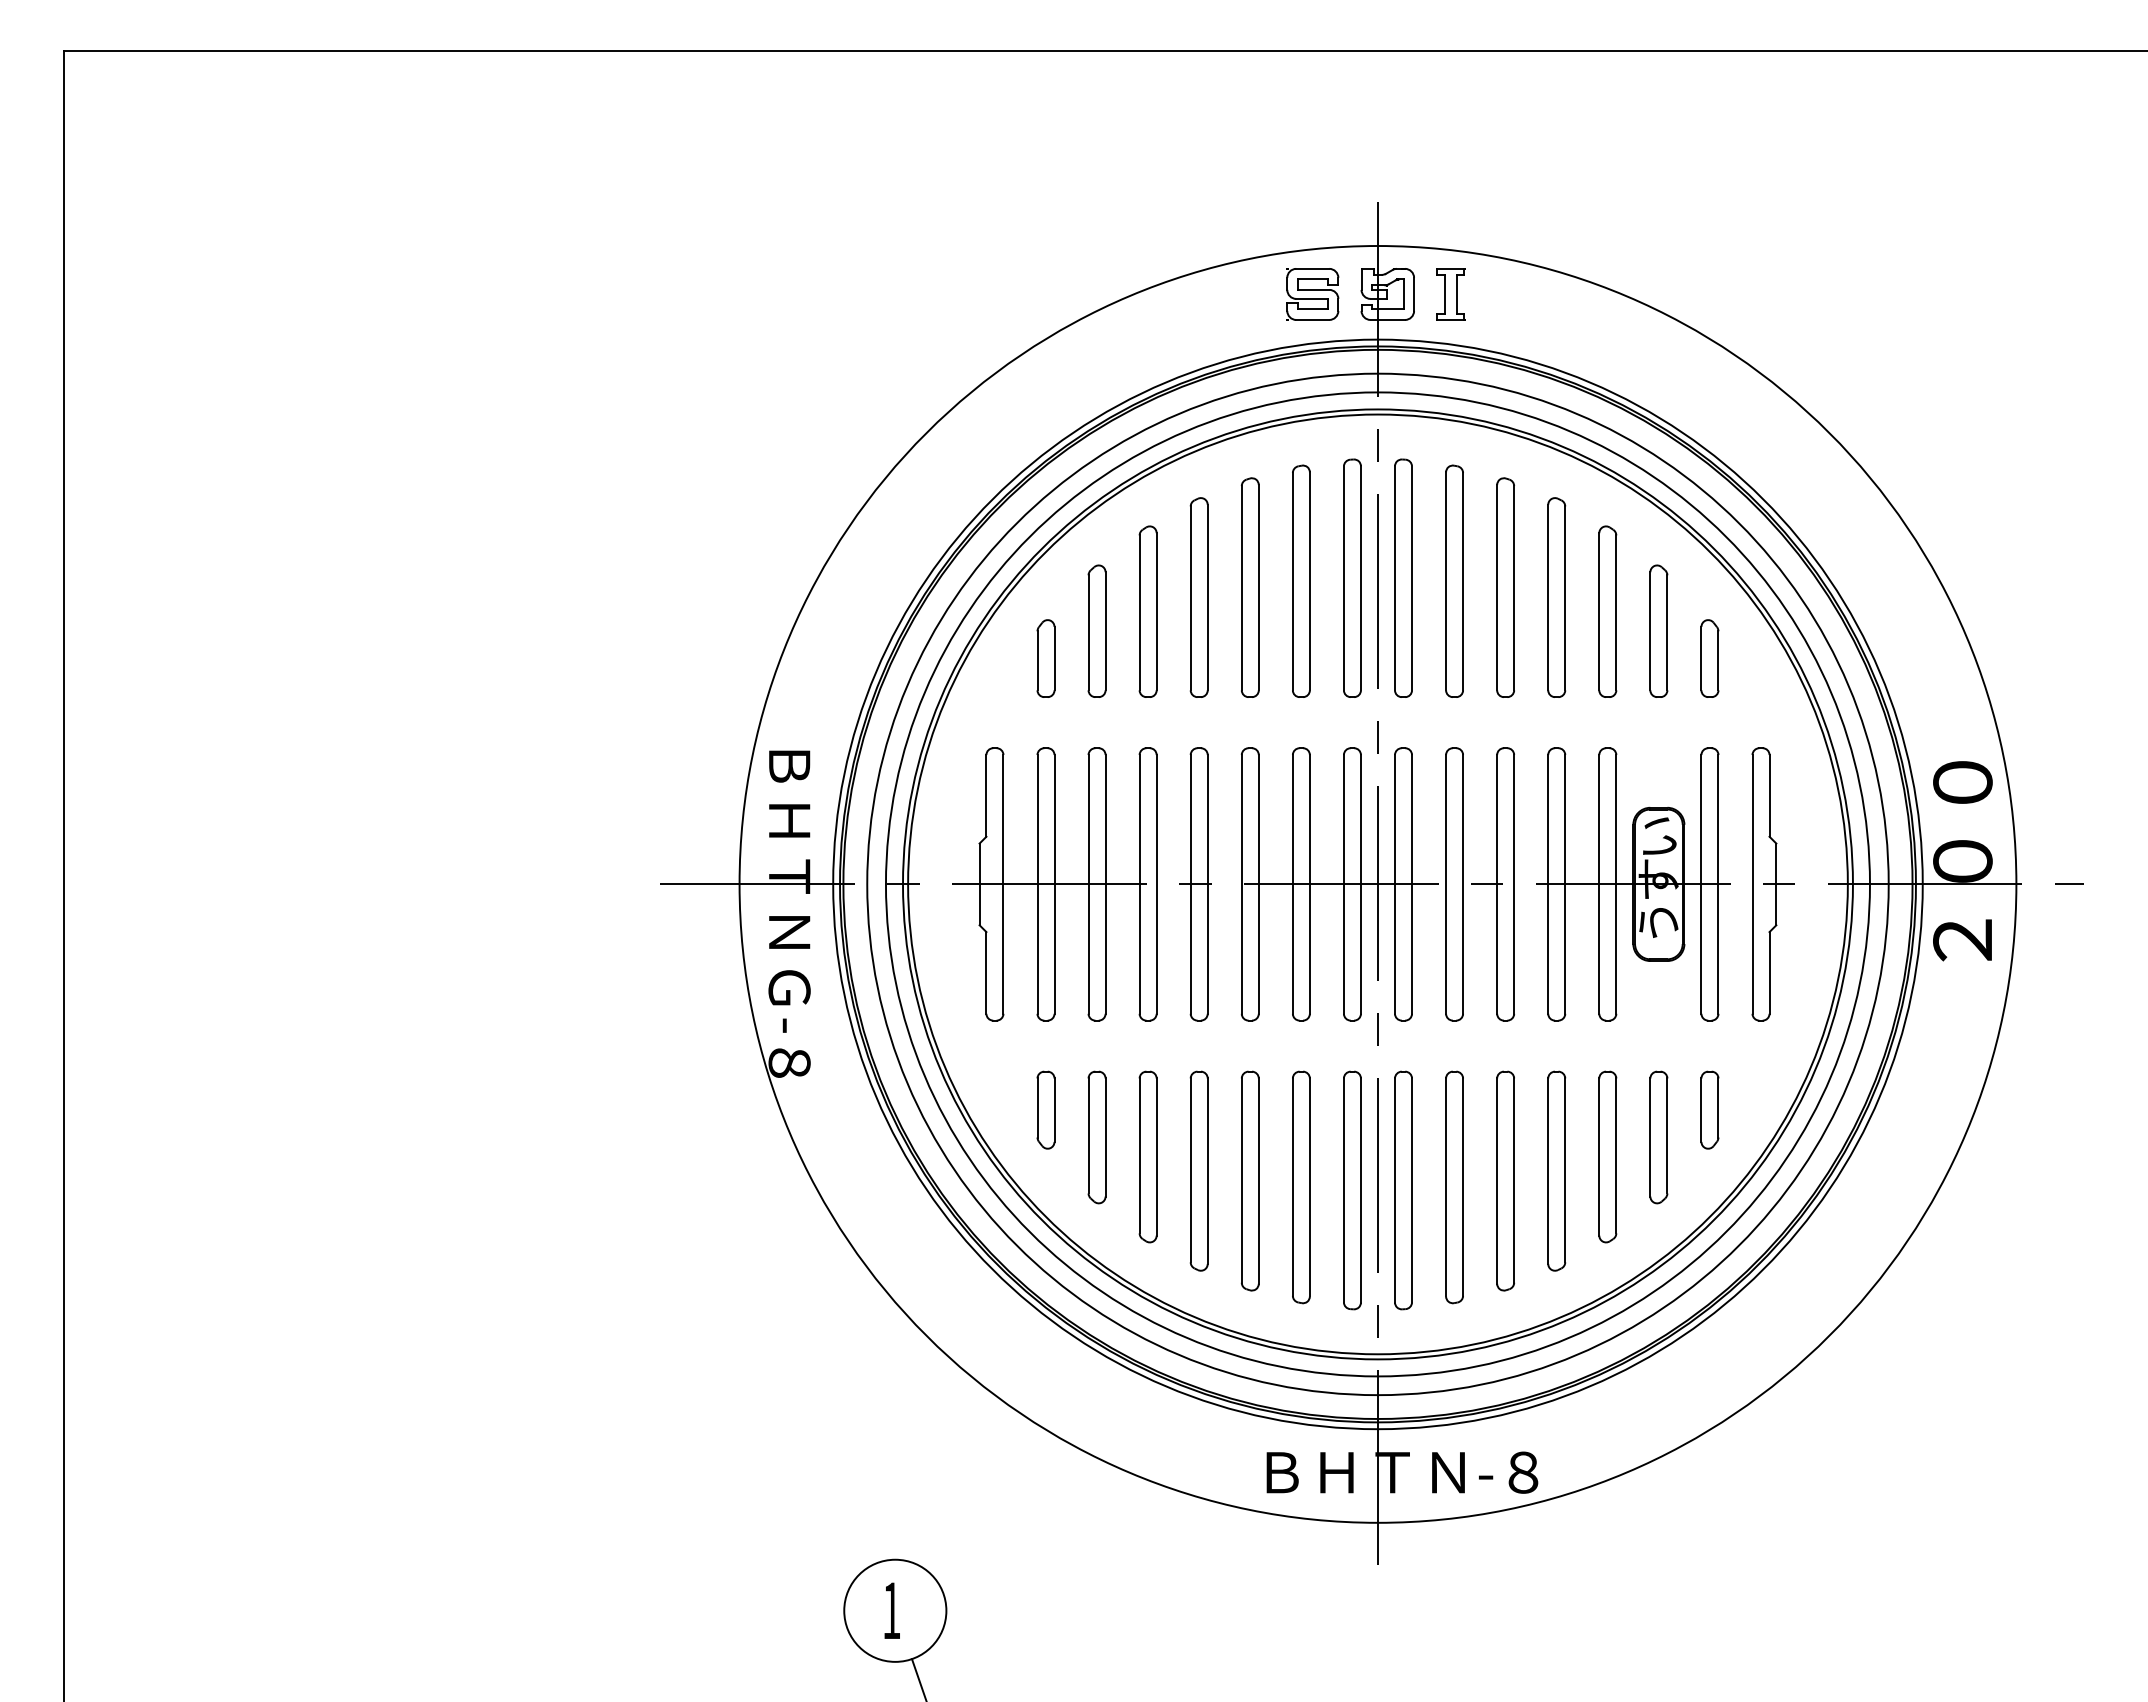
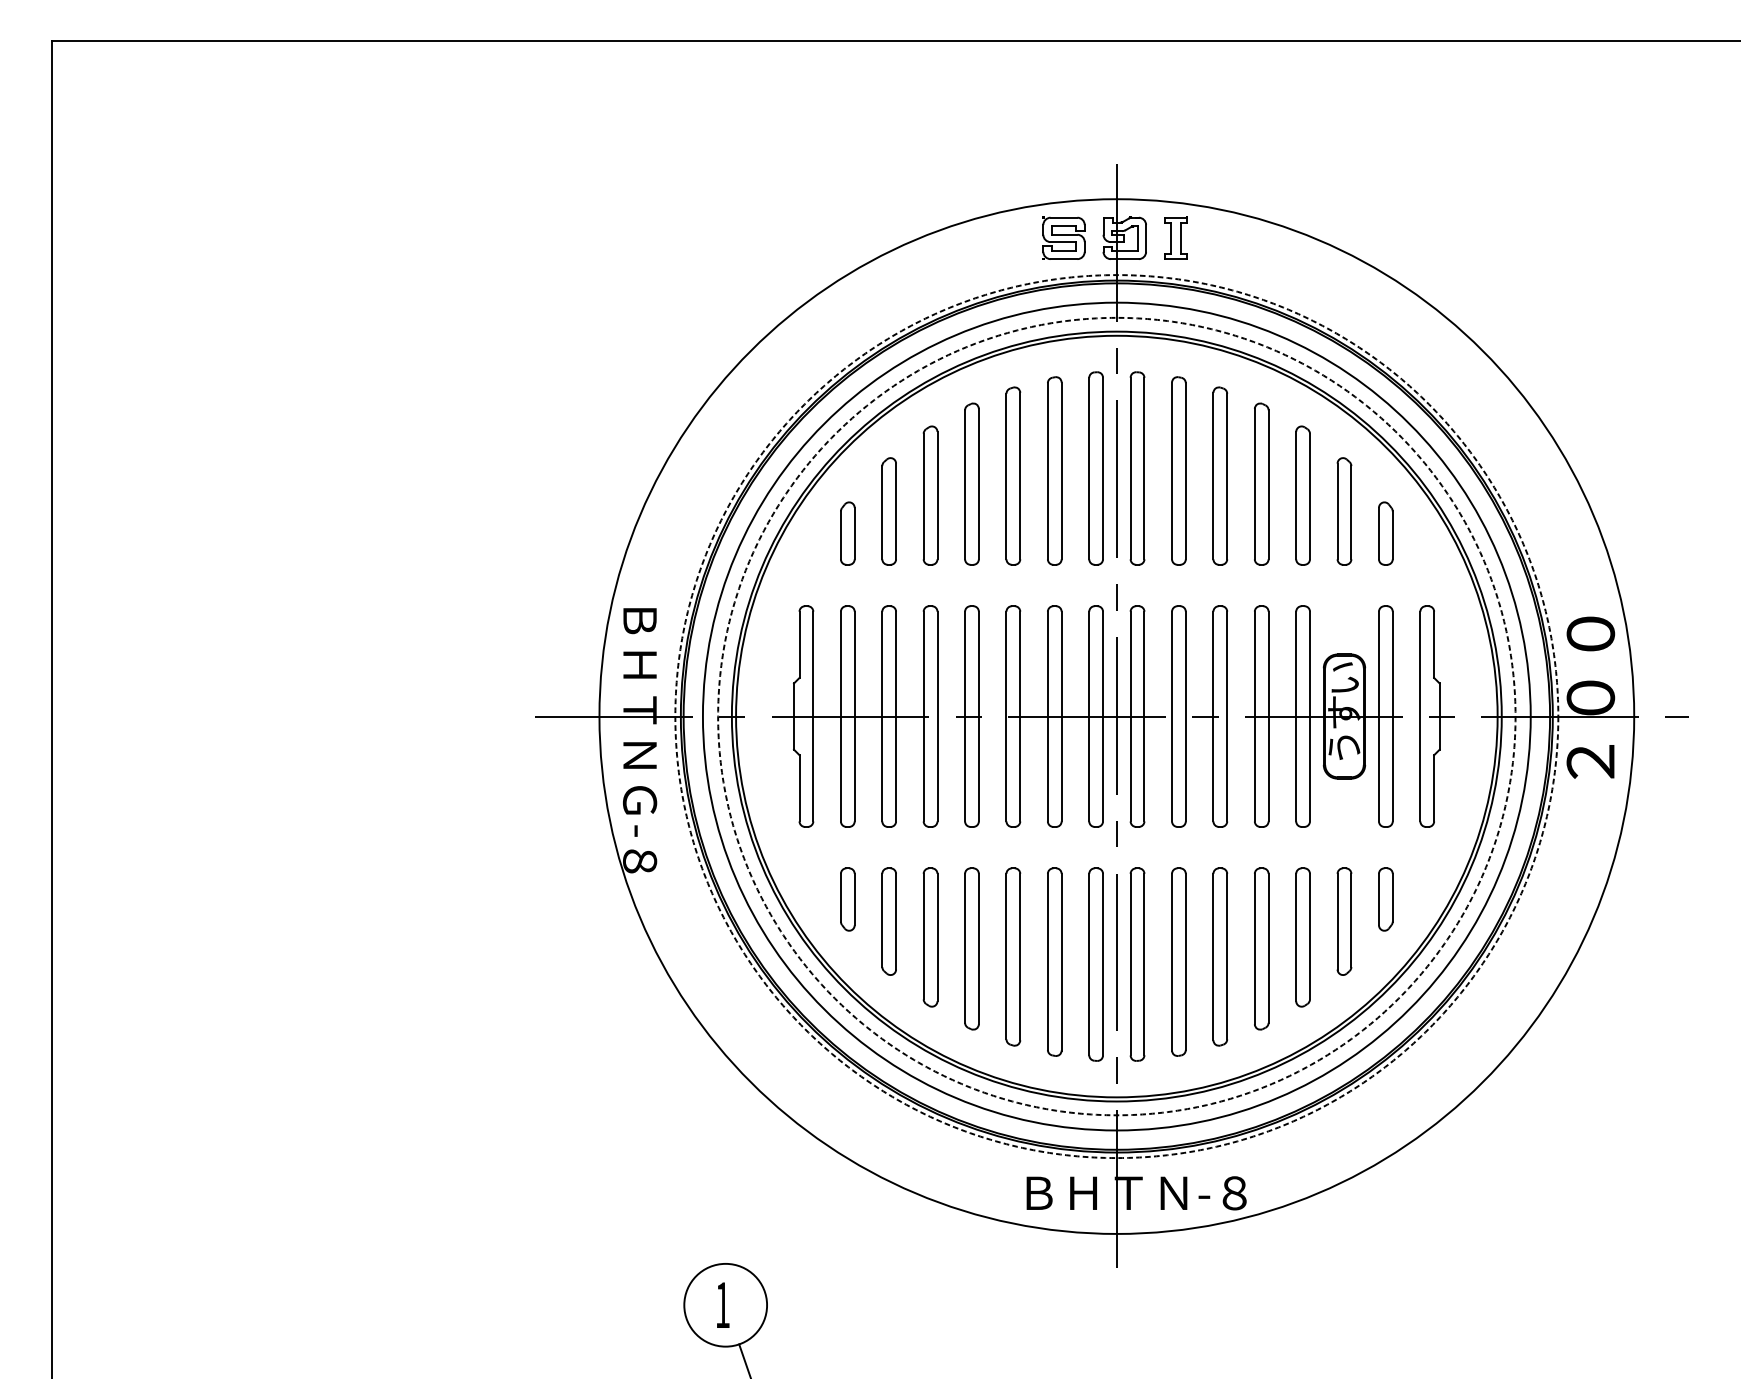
circle: (1377, 884) -> (1116, 716), solid -> dashed
circle: (1377, 884) -> (1116, 716), solid -> dashed

